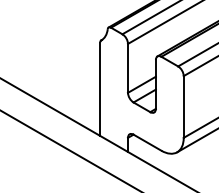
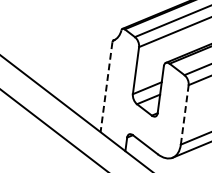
line: (100, 89) -> (106, 87), solid -> dashed
line: (183, 106) -> (184, 114), solid -> dashed

